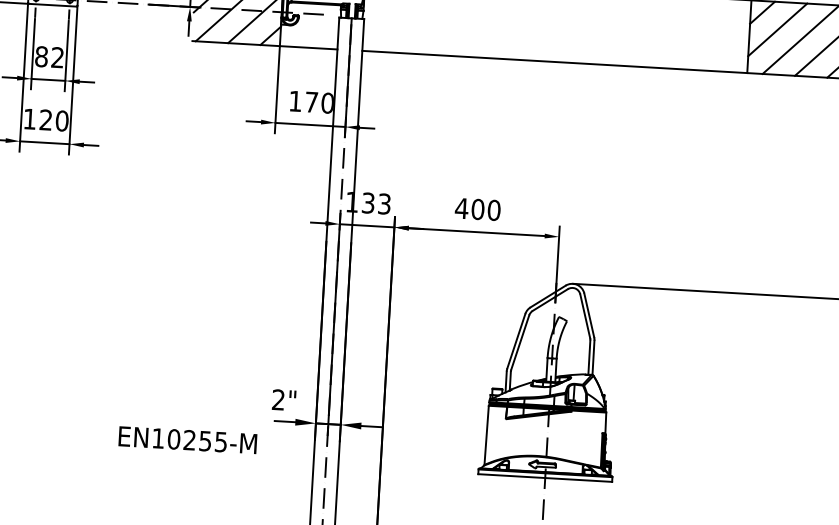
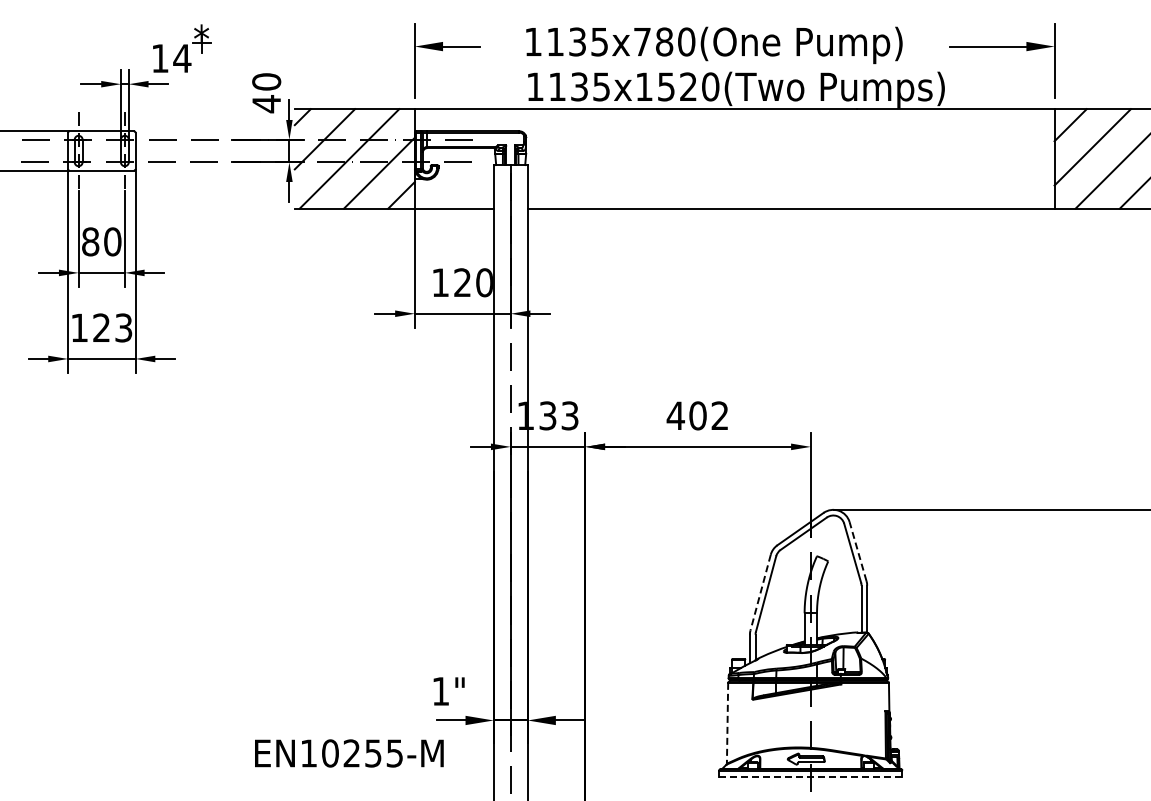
text: (57, 57) -> (112, 241), 82 -> 80
text: (311, 102) -> (462, 282), 170 -> 120
text: (62, 120) -> (123, 327), 120 -> 123
text: (493, 210) -> (719, 415), 400 -> 402
line: (589, 315) -> (858, 551), solid -> dashed
line: (516, 341) -> (760, 593), solid -> dashed
text: (278, 399) -> (440, 690), 2" -> 1"
line: (486, 435) -> (727, 723), solid -> dashed
text: (187, 440) -> (349, 753), moved
line: (545, 477) -> (810, 776), solid -> dashed

